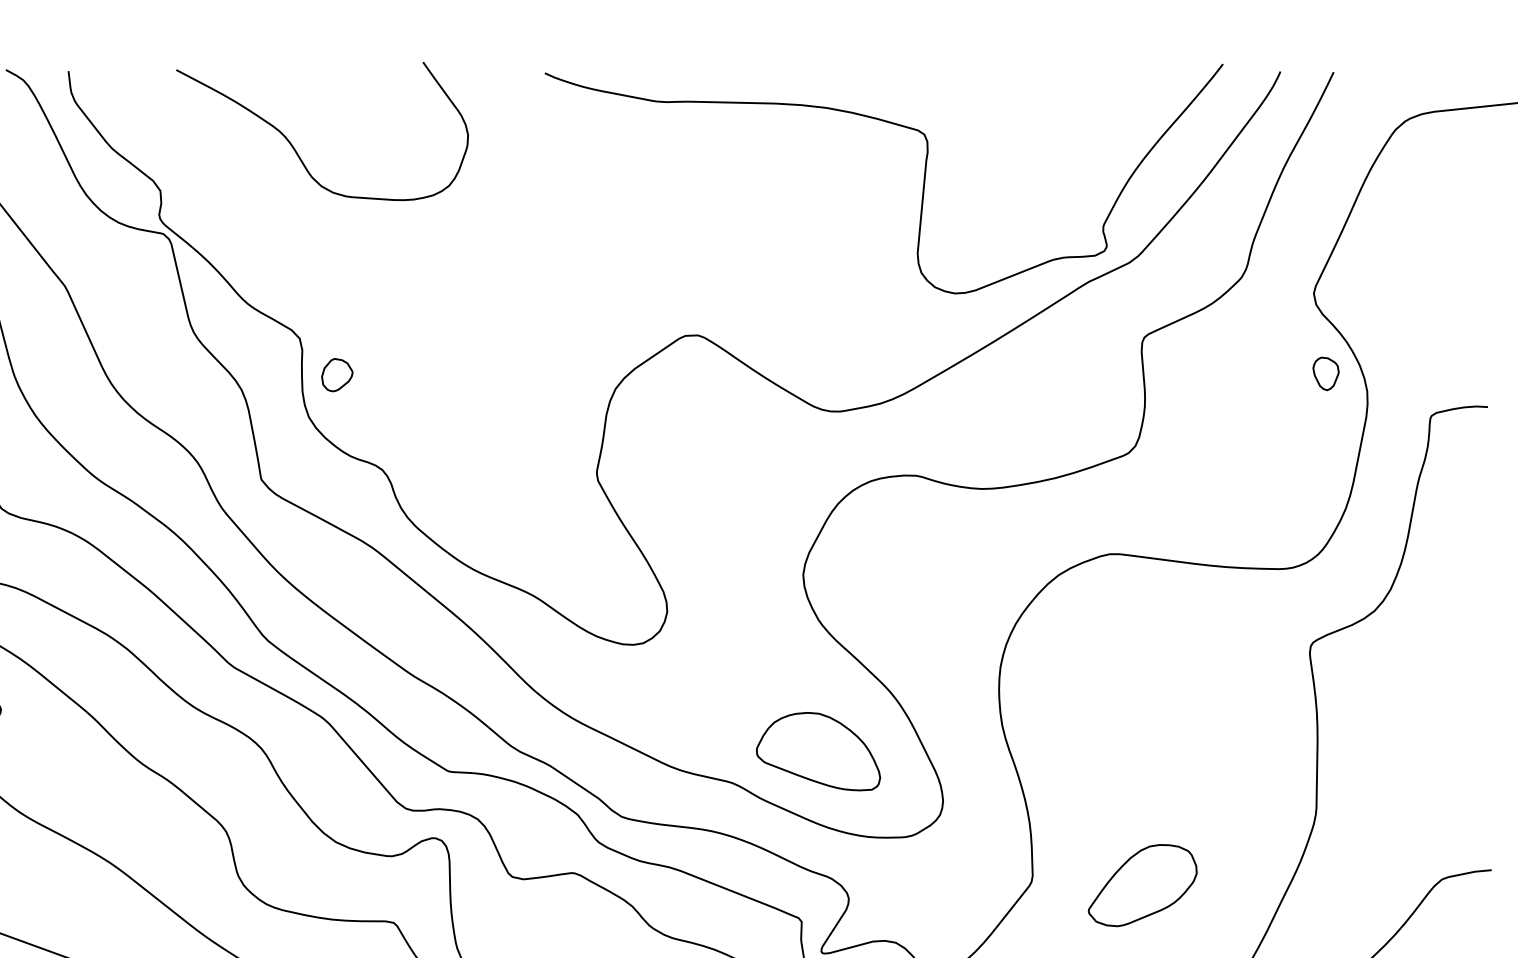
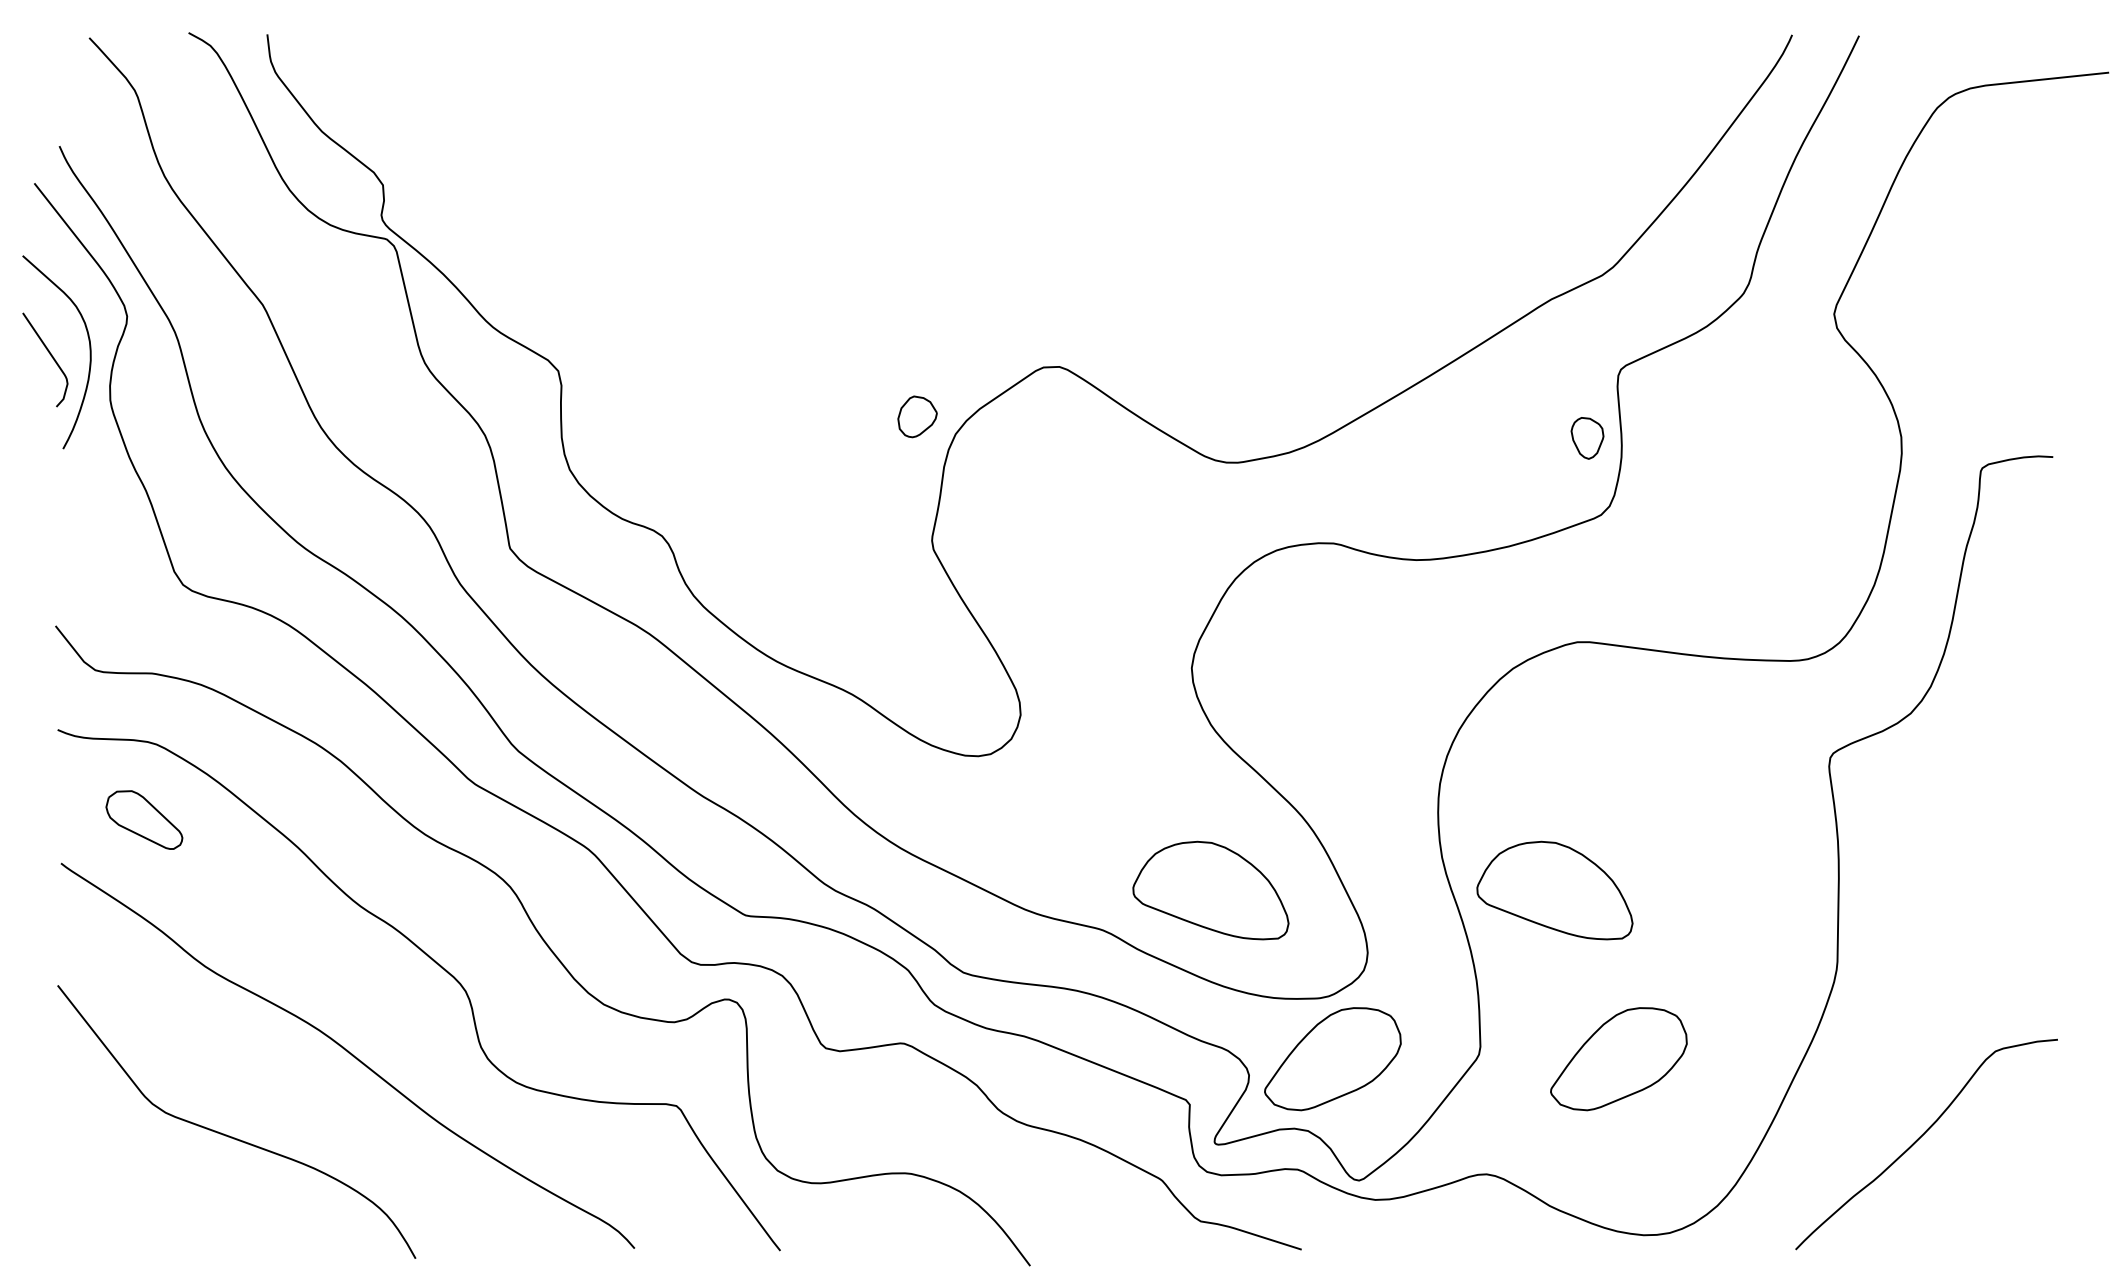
curve: (295, 149) -> (553, 133), removed
curve: (923, 184) -> (1342, 177), removed
part: (337, 374) -> (917, 416), moved
part: (1326, 374) -> (1587, 438), moved
part: (1091, 751) -> (1554, 890), added
part: (915, 885) -> (1332, 1059), added

